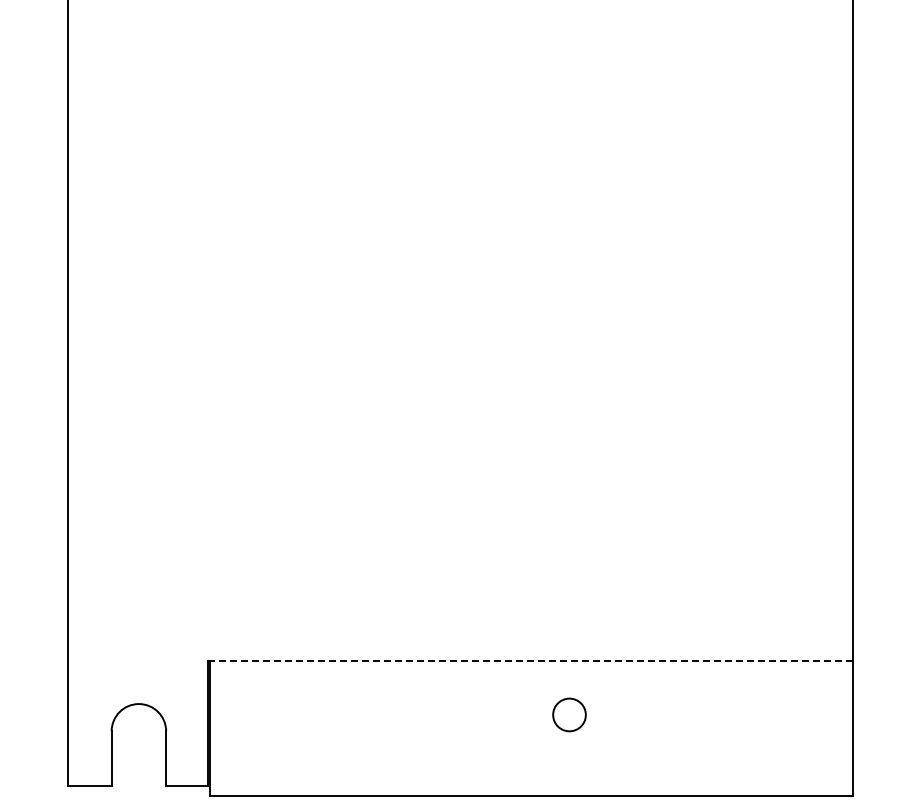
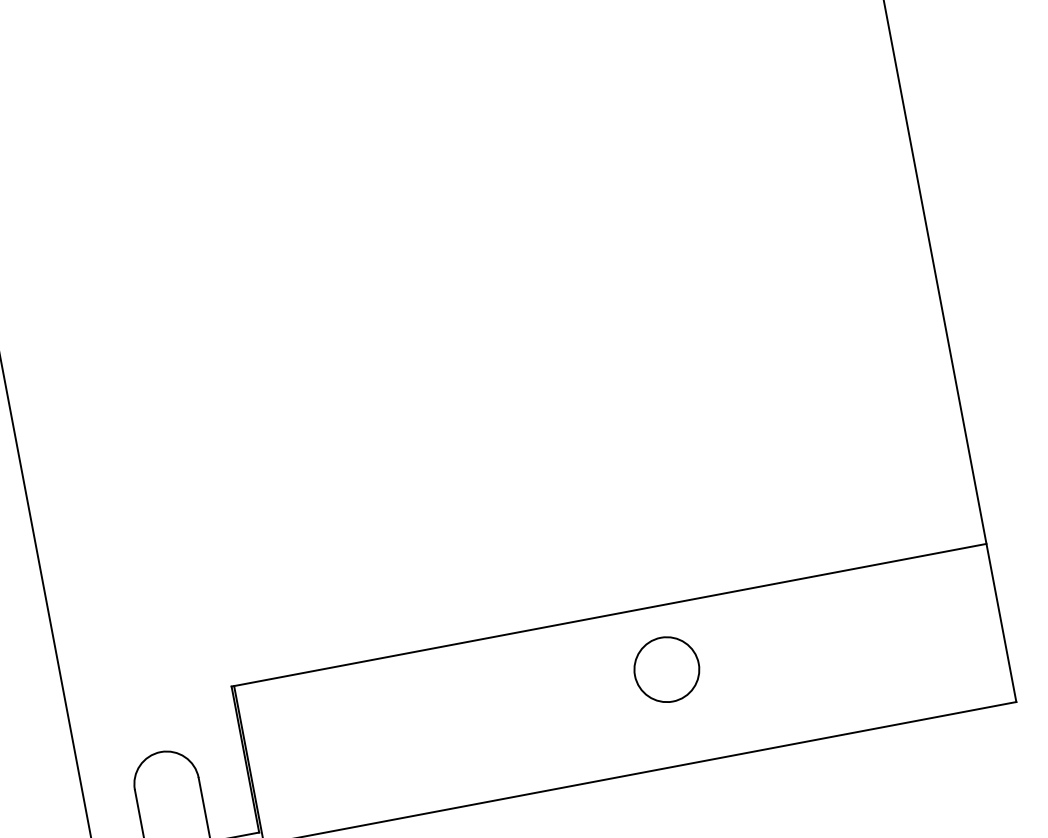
line: (530, 660) -> (609, 614), dashed -> solid
circle: (569, 714) -> (666, 669), size x1.67

